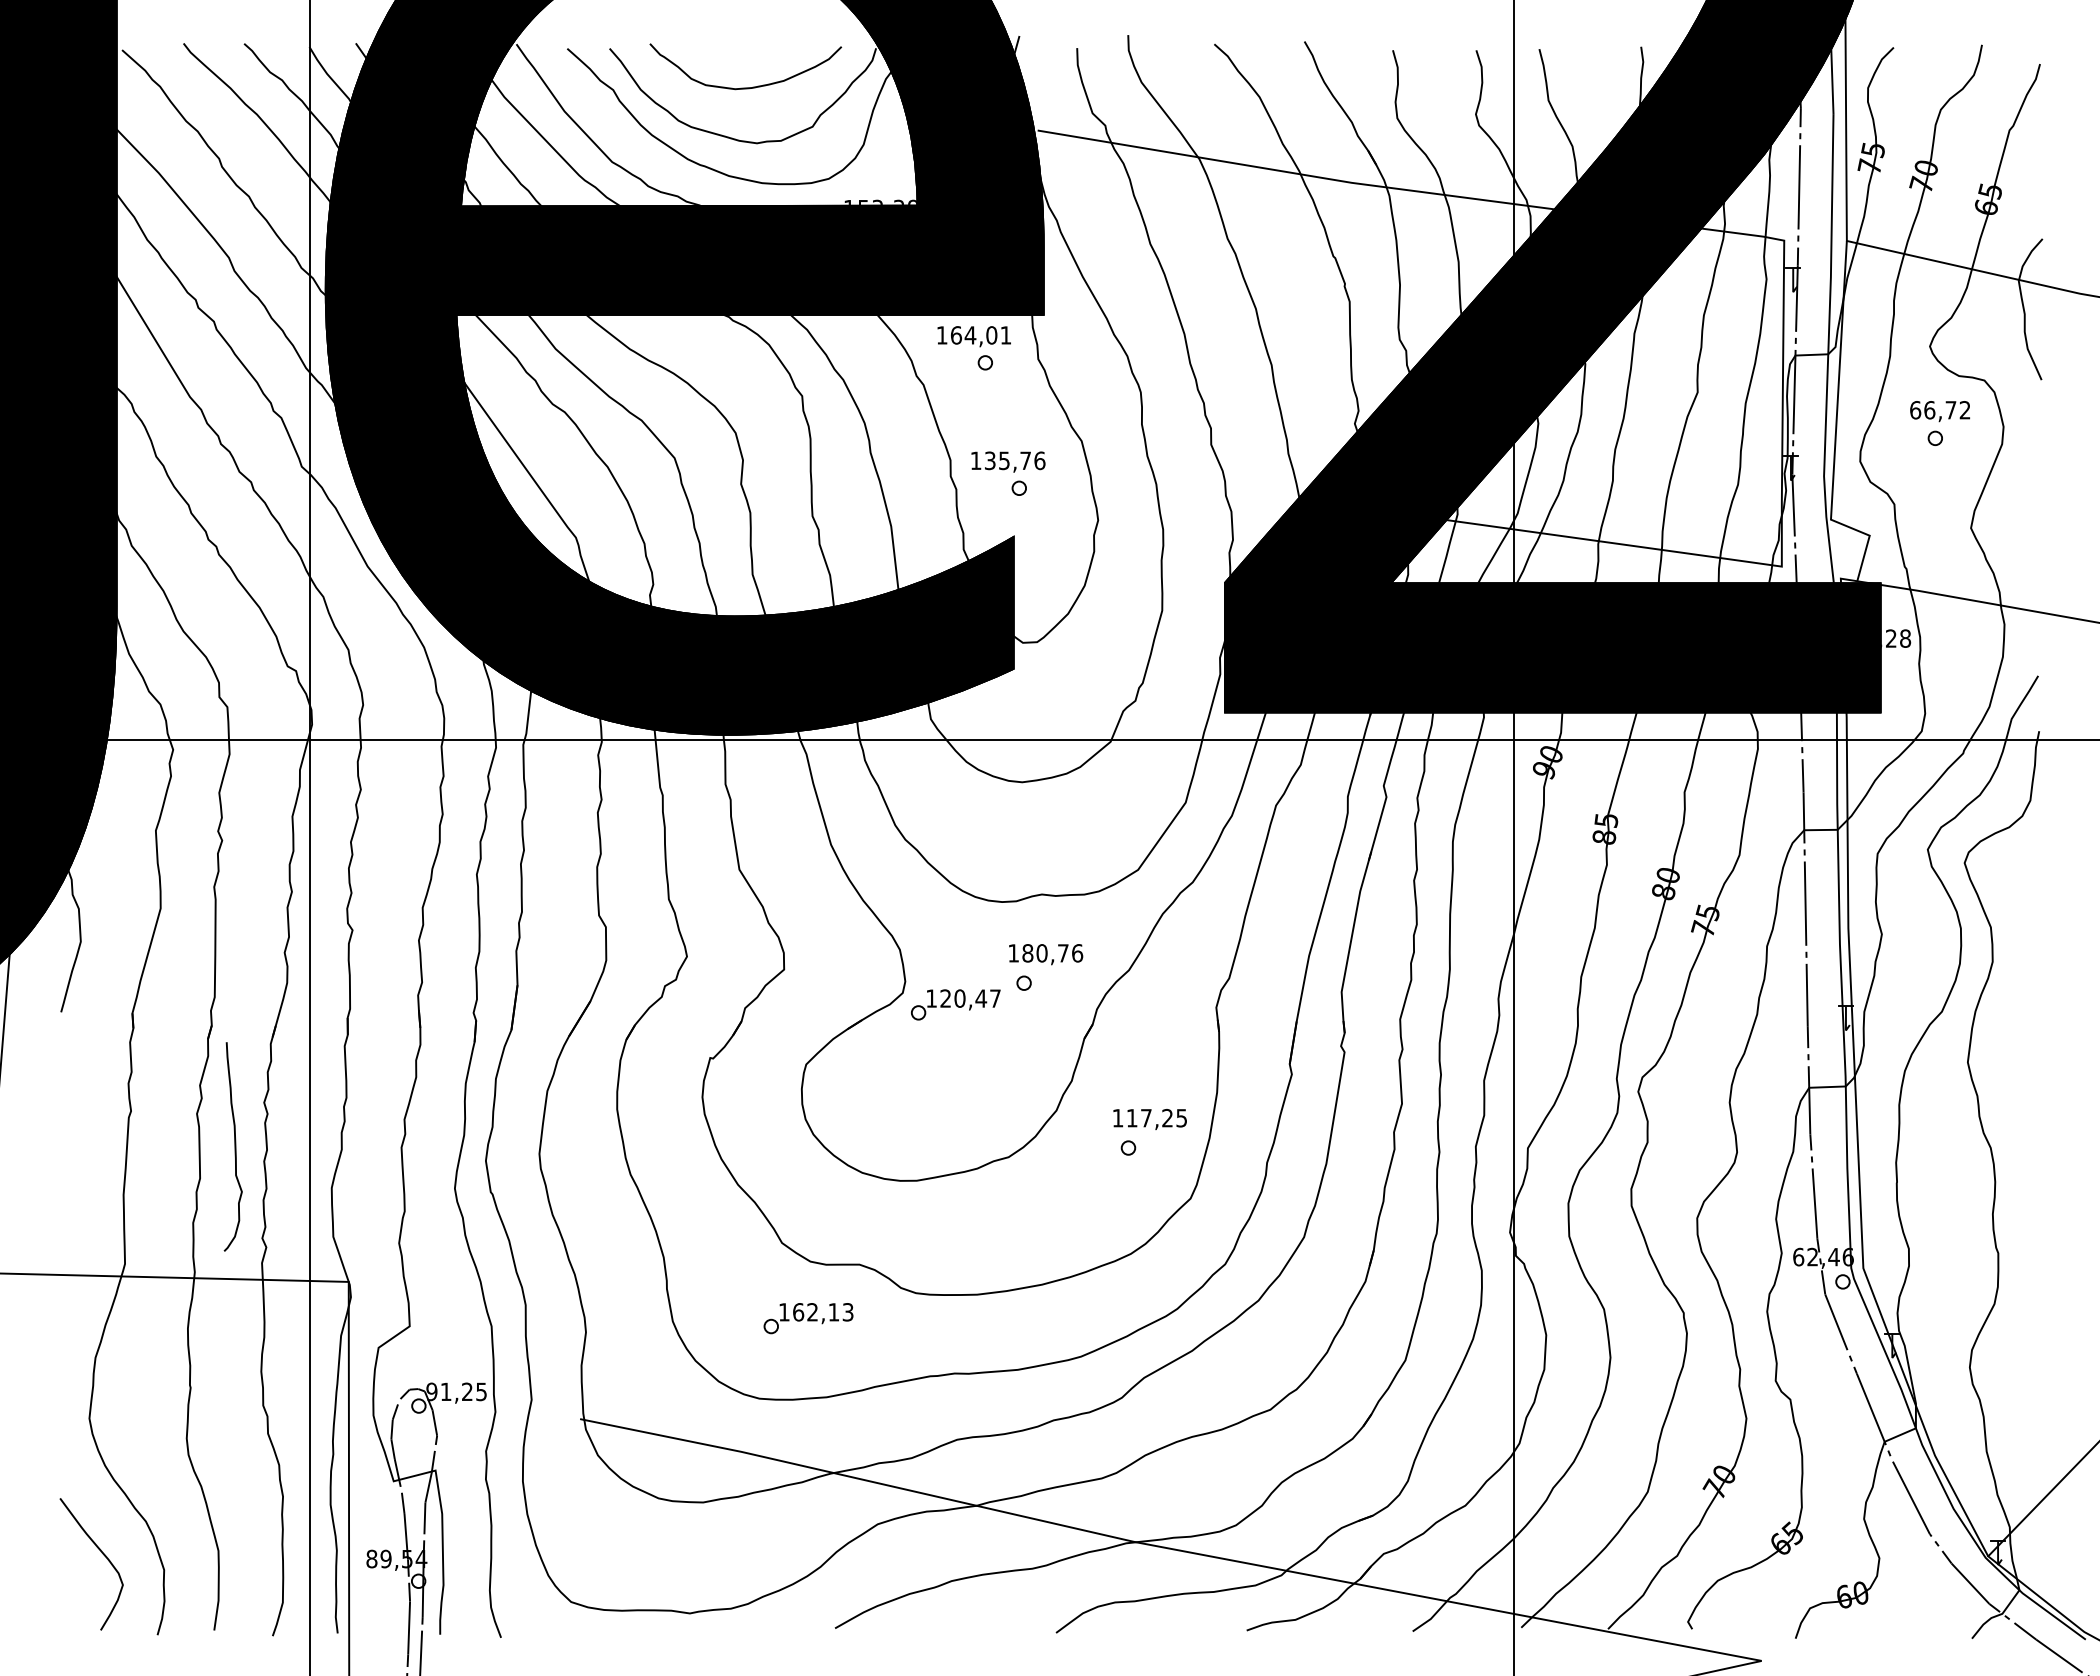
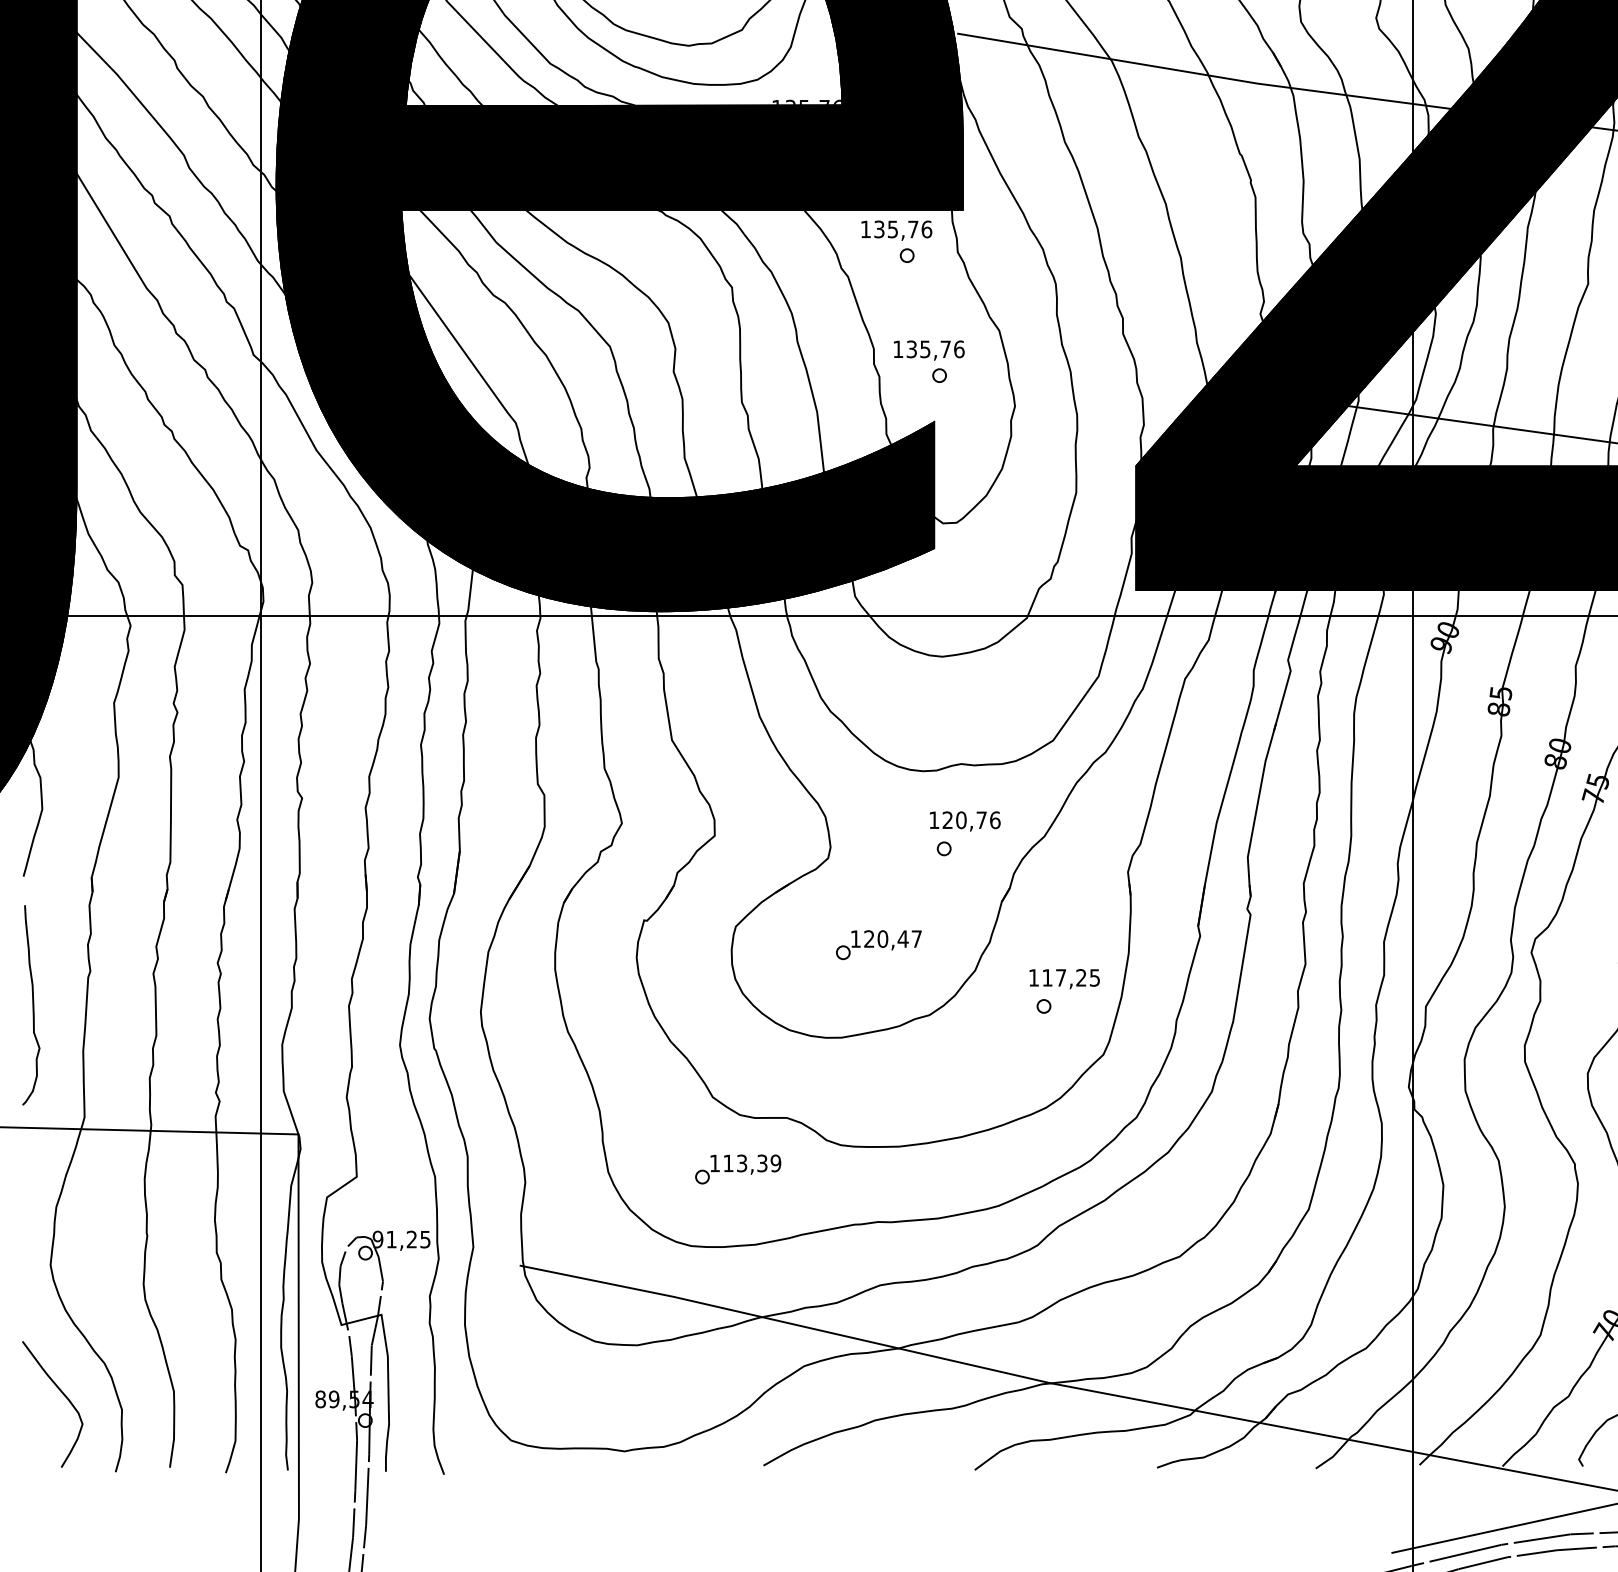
text: (887, 201) -> (813, 101), 153,38 -> 135,76
text: (980, 335) -> (902, 229), 164,01 -> 135,76
text: (1027, 953) -> (947, 820), 180,76 -> 120,76
part: (955, 1004) -> (878, 944), moved
curve: (234, 1146) -> (32, 1004), moved
text: (823, 1312) -> (752, 1163), 162,13 -> 113,39

